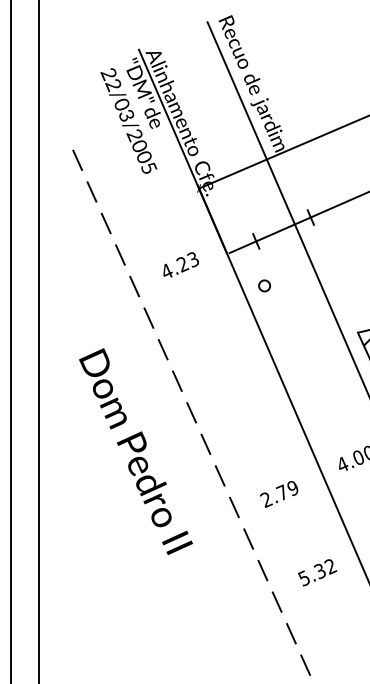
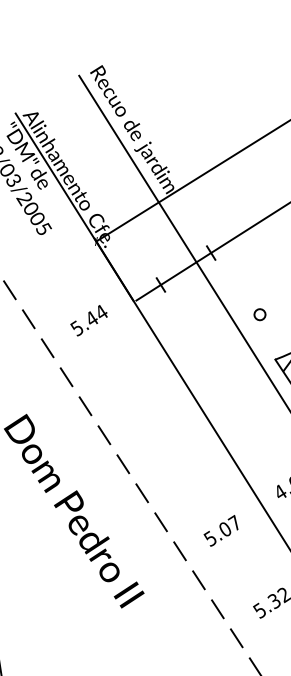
text: (179, 265) -> (88, 320), 4.23 -> 5.44
circle: (264, 285) -> (259, 314), moved
text: (279, 493) -> (222, 530), 2.79 -> 5.07

